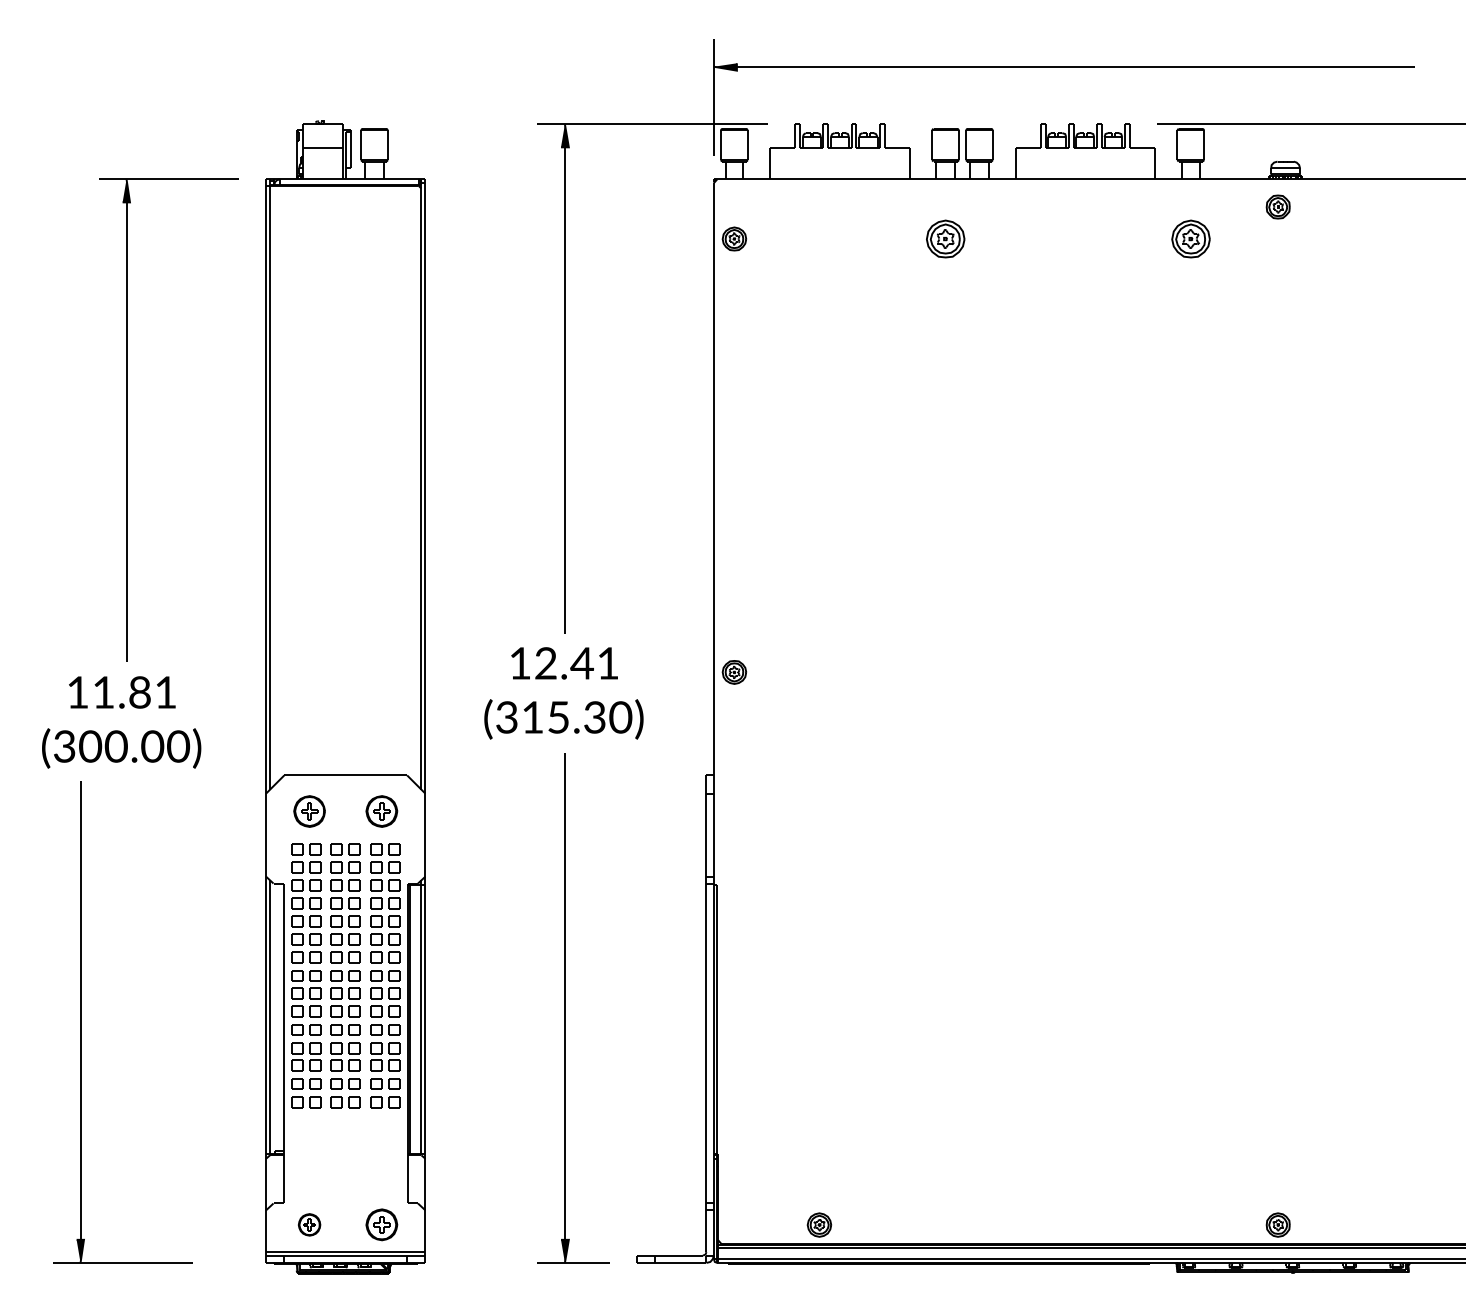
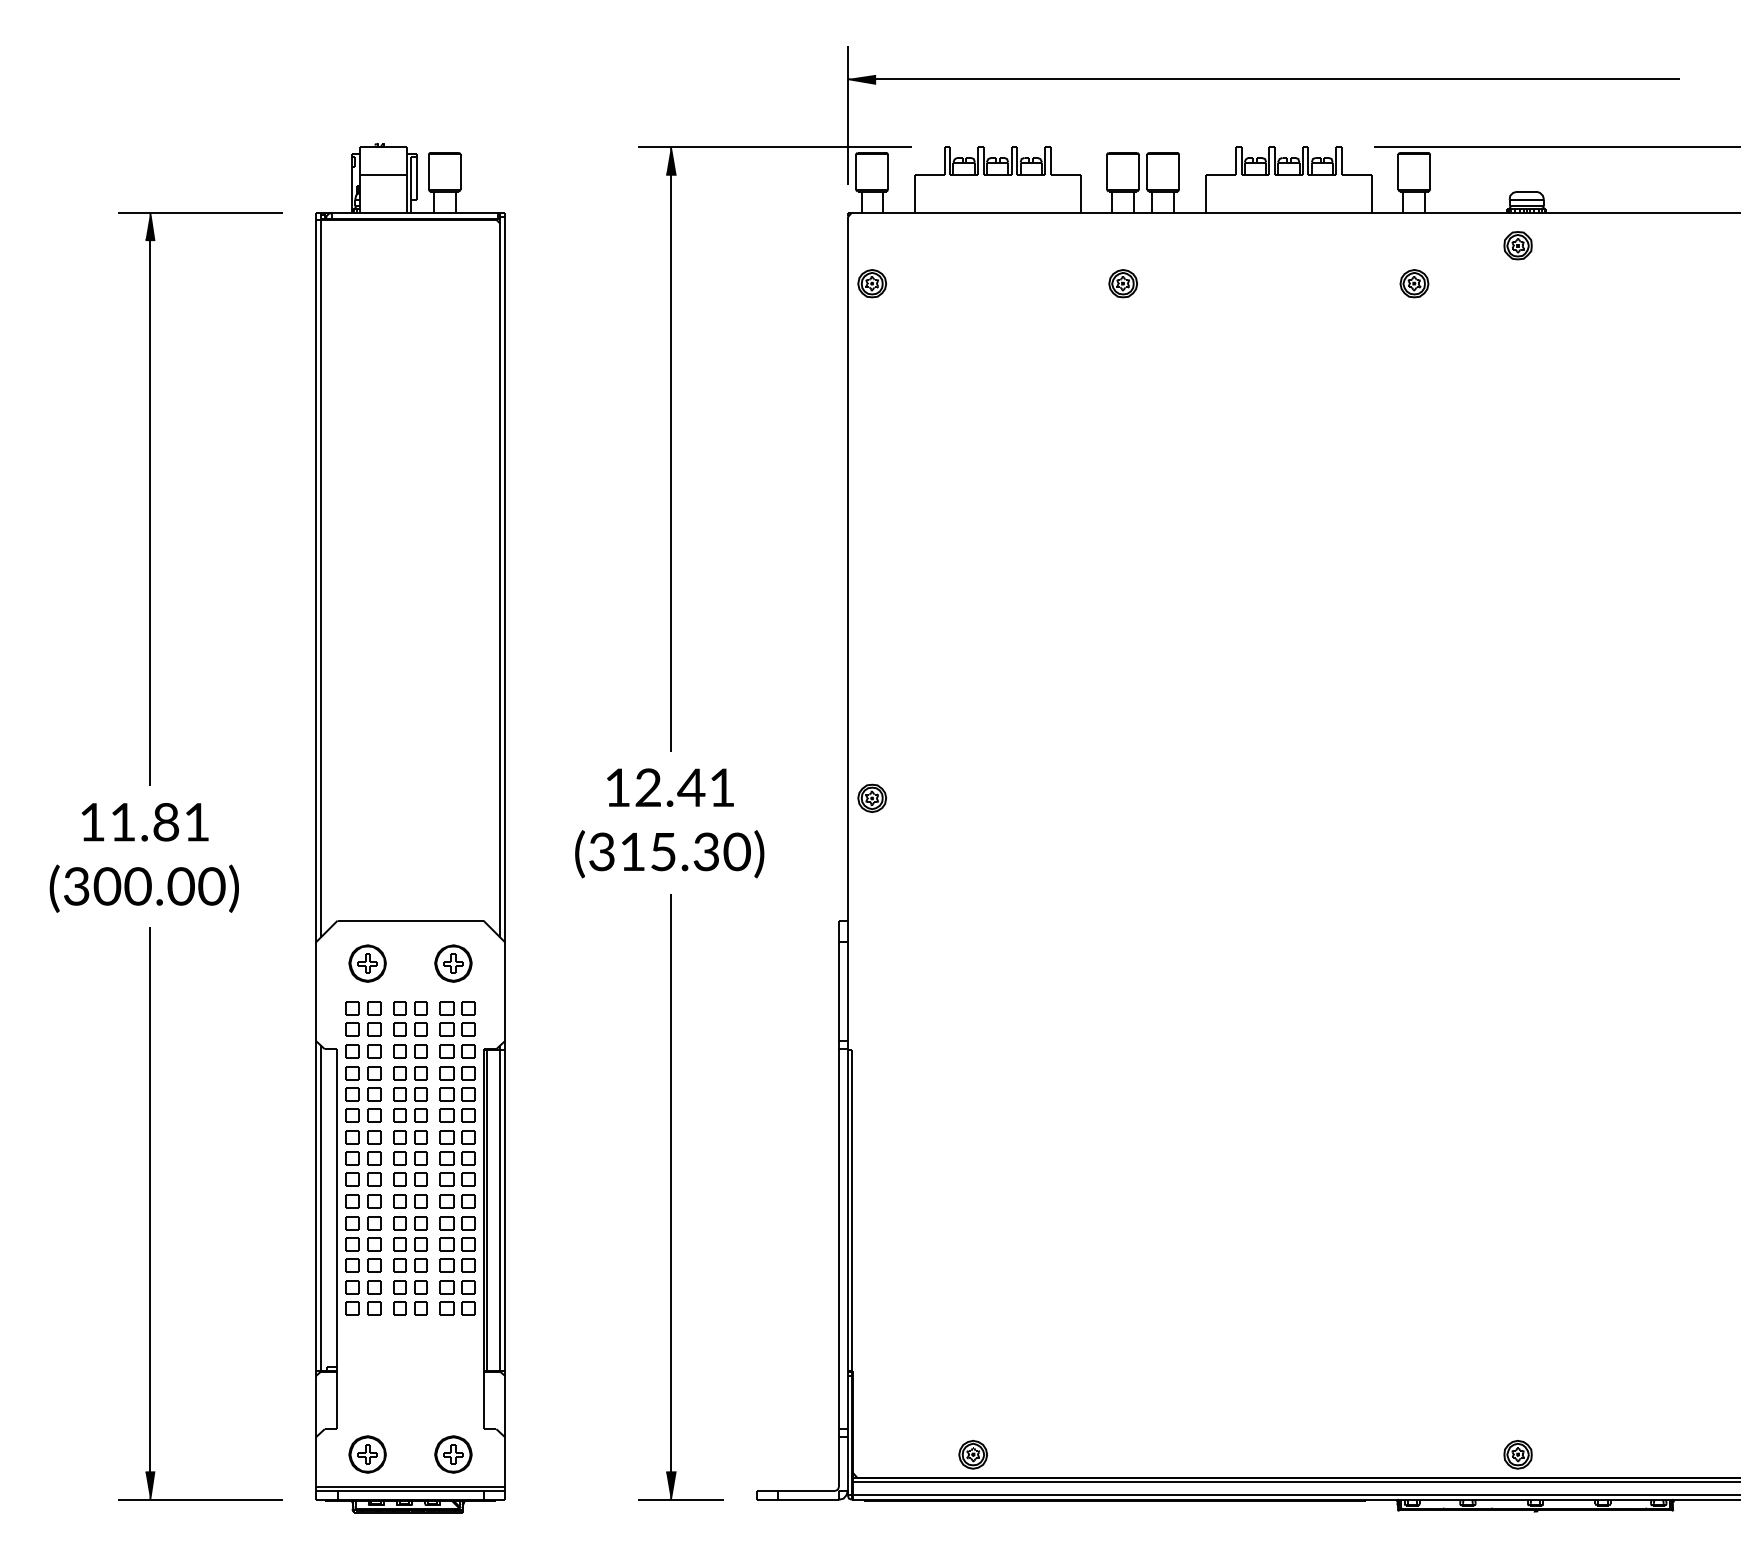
part: (945, 238) -> (1122, 283), size x0.62
part: (1190, 238) -> (1413, 283), size x0.62
part: (81, 1022) -> (151, 1214), moved
part: (309, 1224) -> (367, 1454), size x1.43

